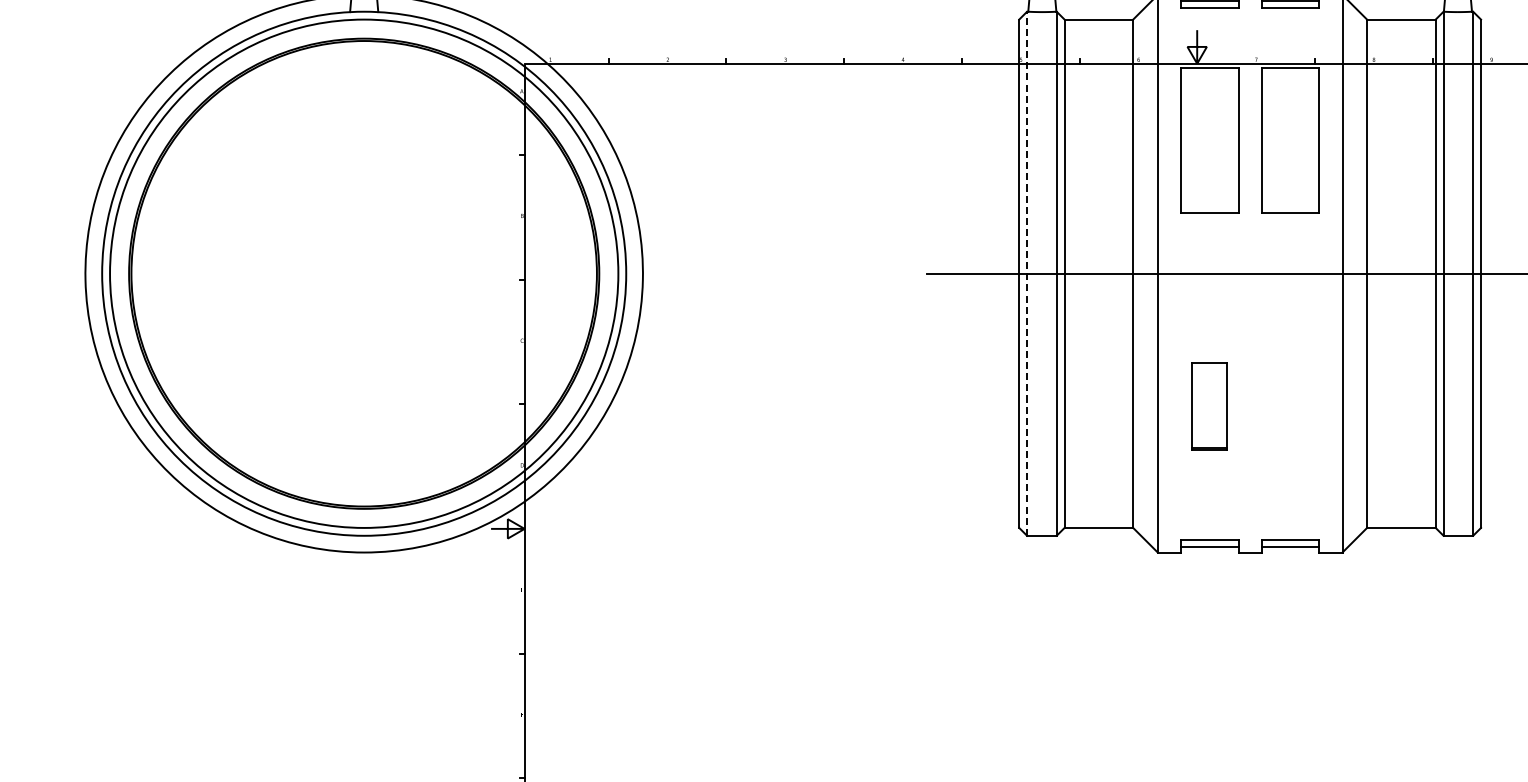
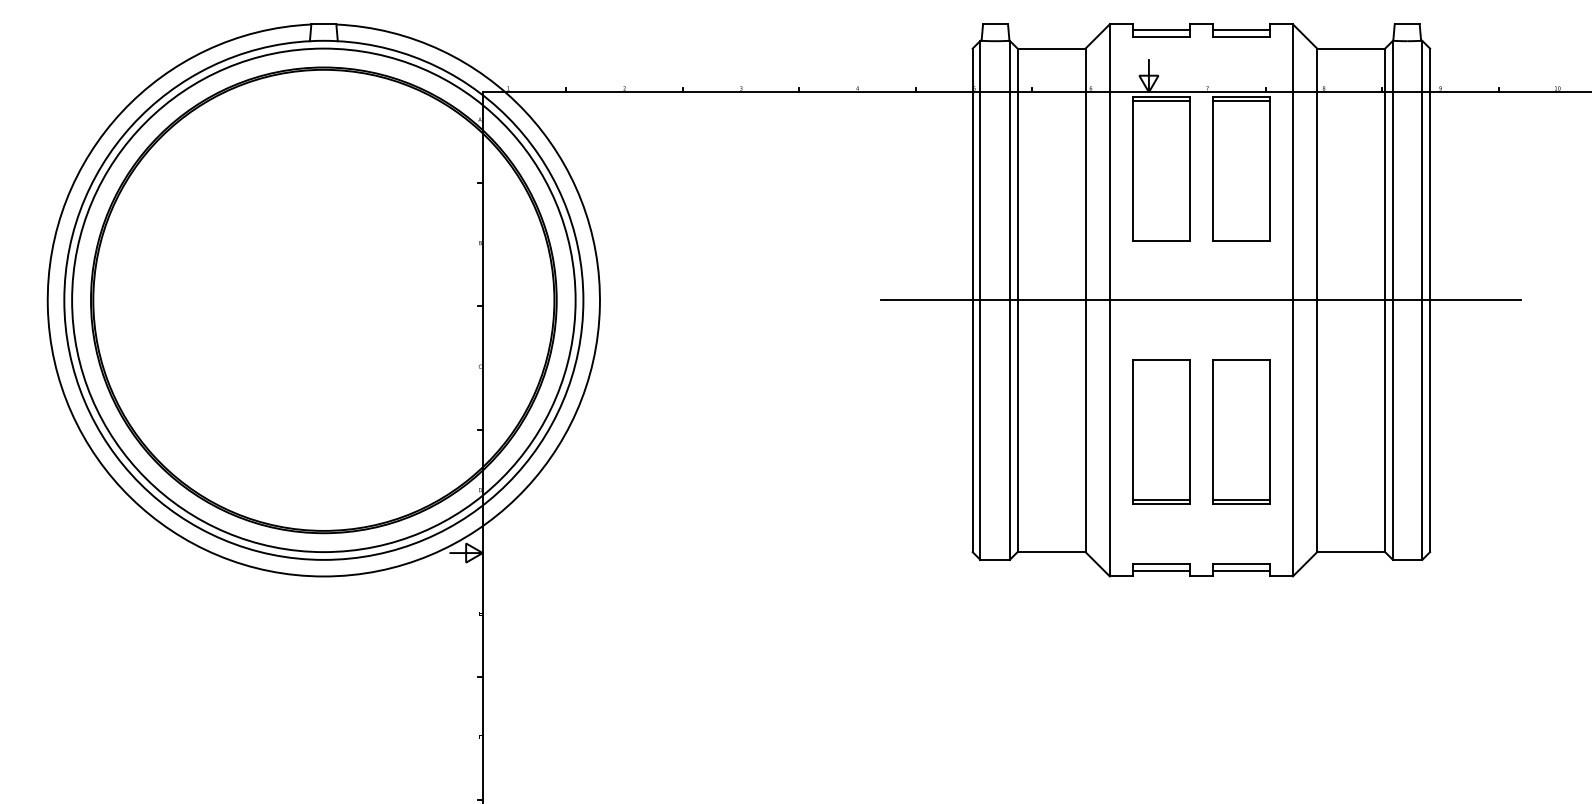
line: (1208, 71) -> (1160, 100), added
line: (1289, 71) -> (1240, 100), added
line: (1027, 273) -> (980, 300), dashed -> solid
part: (1209, 406) -> (1161, 431), size x1.67
part: (1290, 406) -> (1241, 431), added

